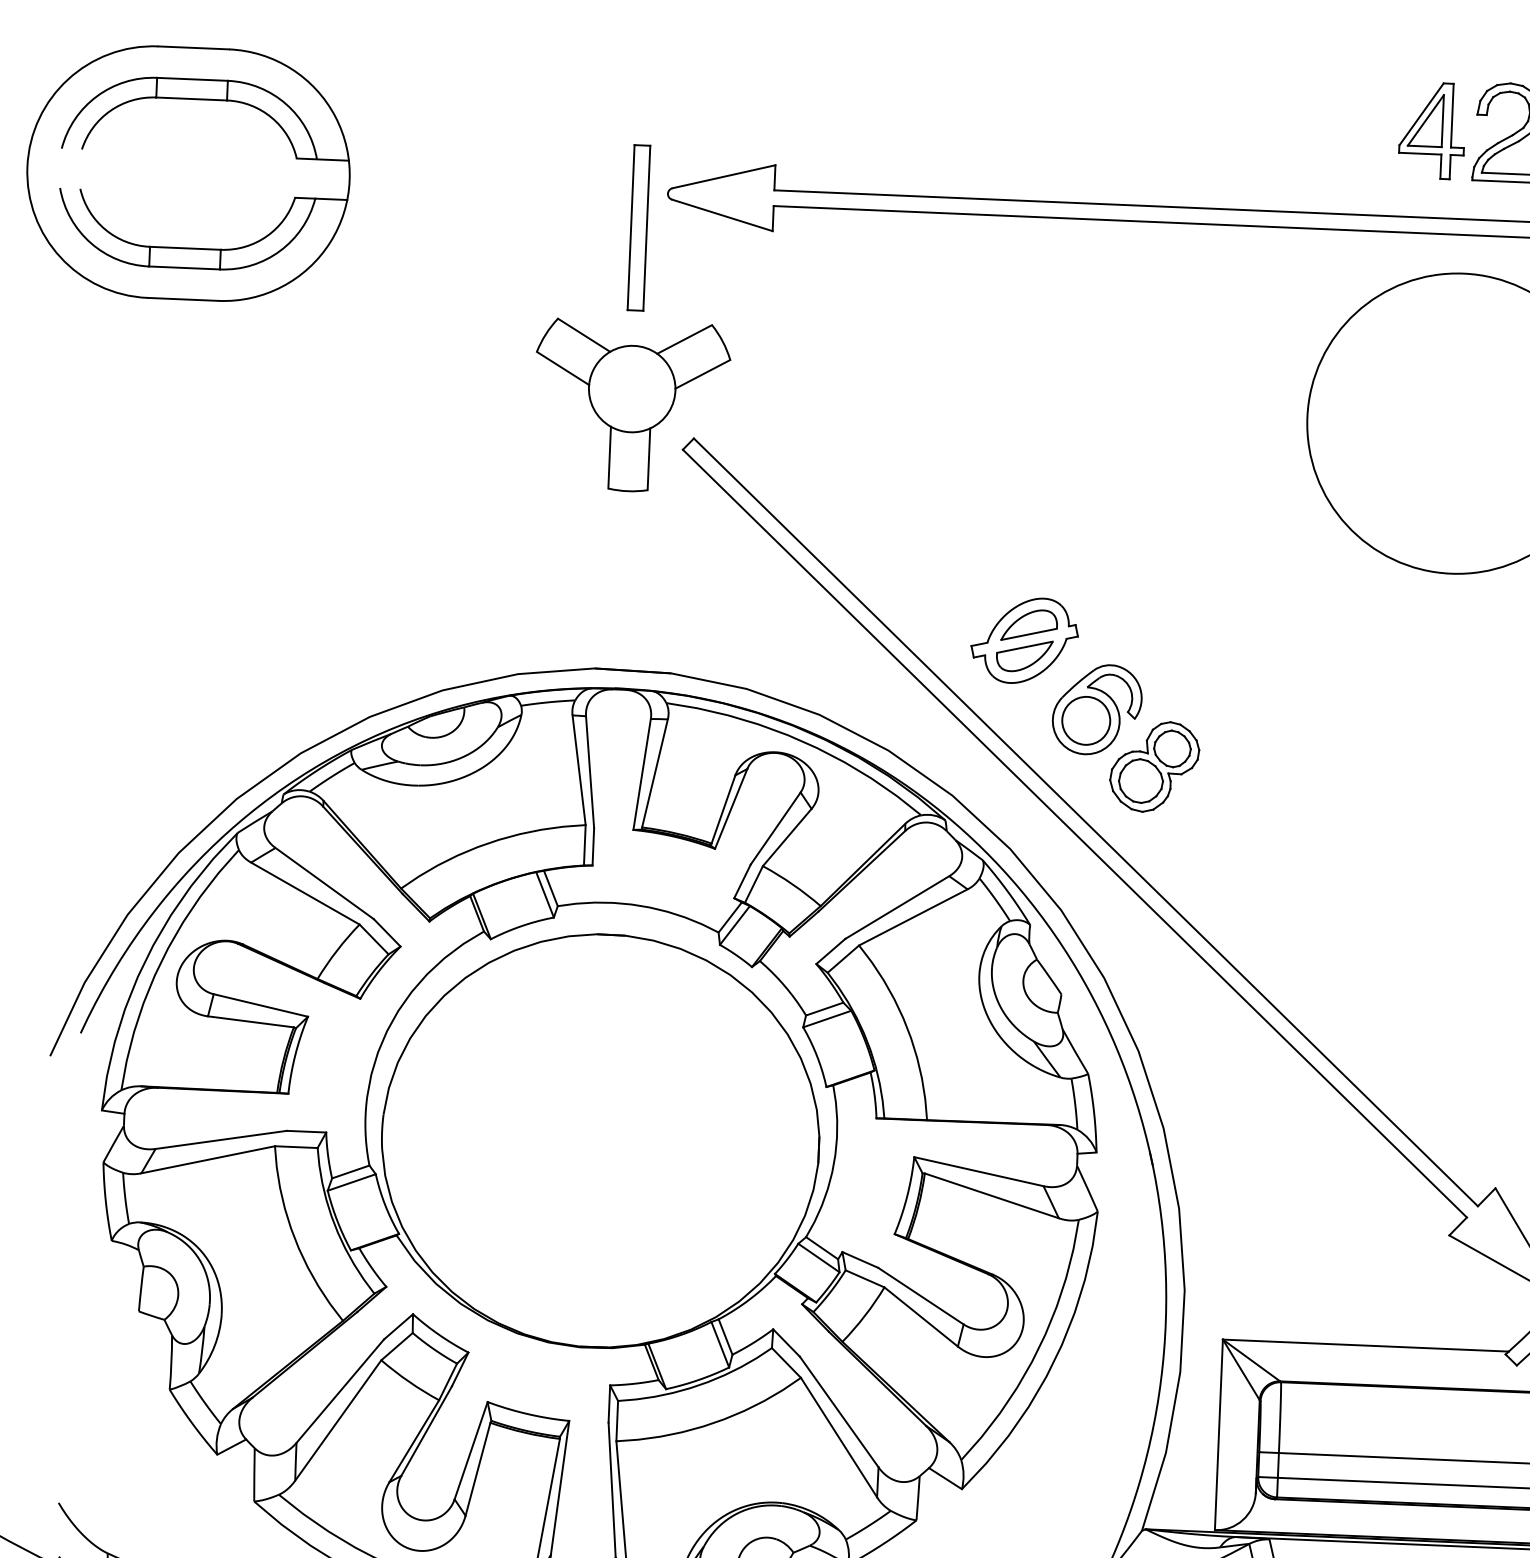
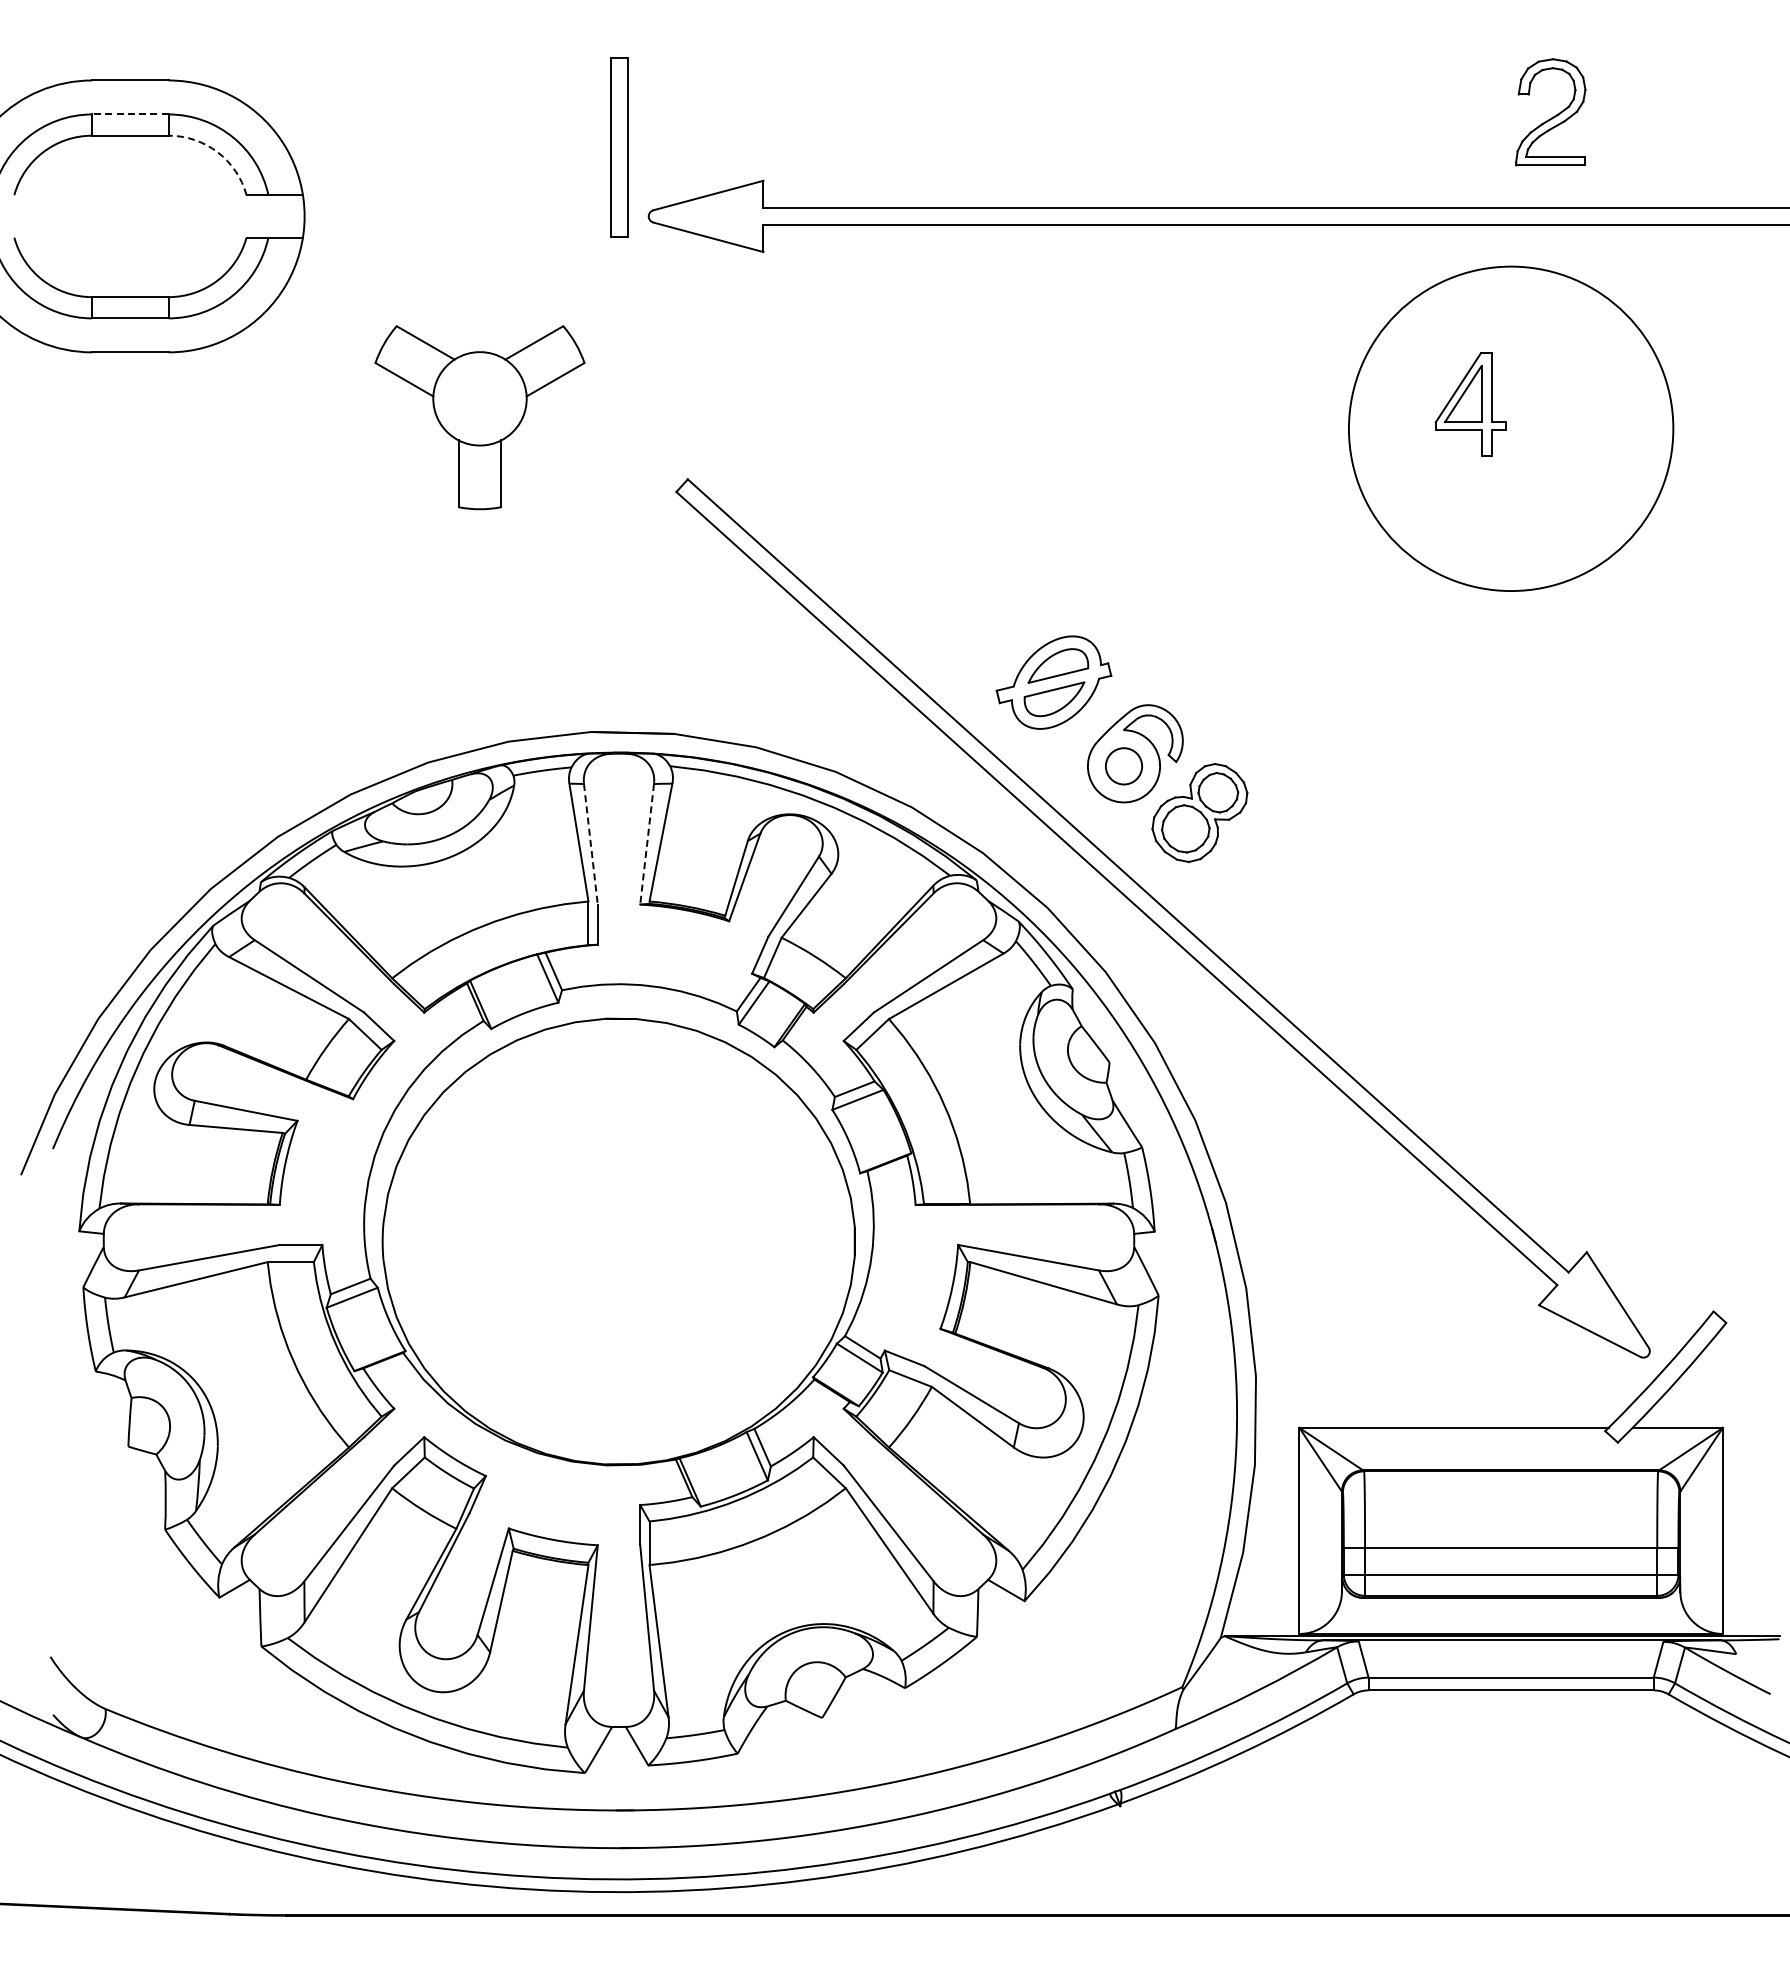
line: (191, 79) -> (129, 114), solid -> dashed
arc: (271, 117) -> (217, 152), solid -> dashed
part: (1432, 130) -> (1470, 404), moved
part: (639, 227) -> (619, 147), moved
part: (631, 406) -> (479, 417), moved
circle: (1085, 720) -> (1123, 766), size x0.7
line: (589, 772) -> (590, 844), solid -> dashed
line: (642, 774) -> (647, 844), solid -> dashed

